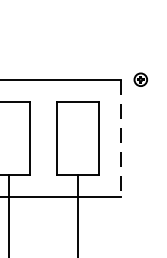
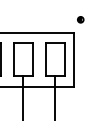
part: (140, 79) -> (80, 19), moved
line: (120, 138) -> (74, 59), dashed -> solid

